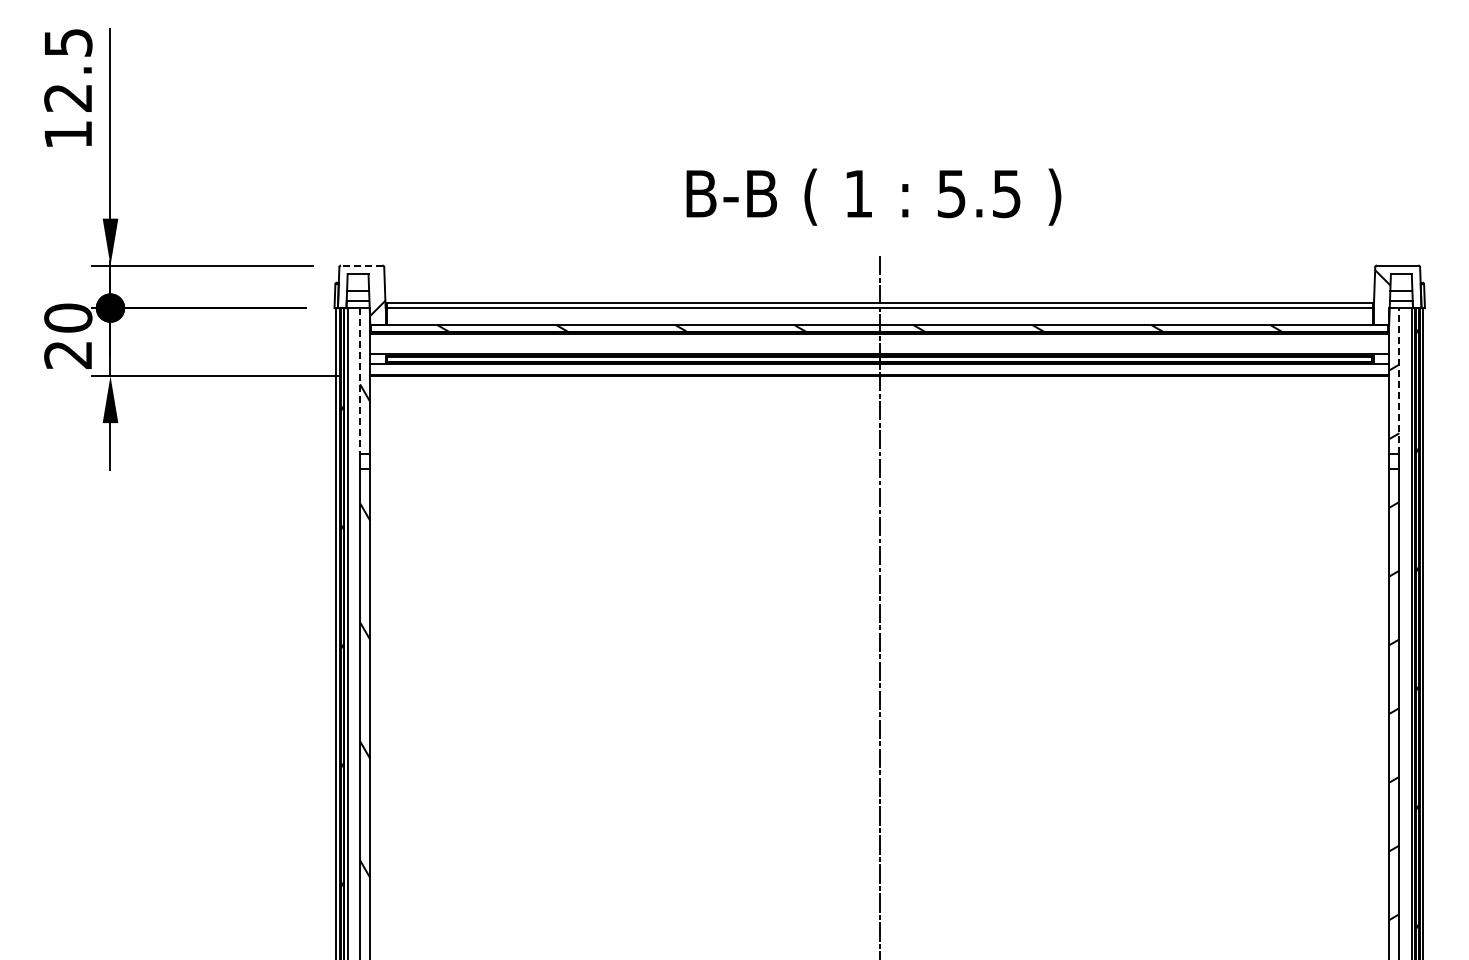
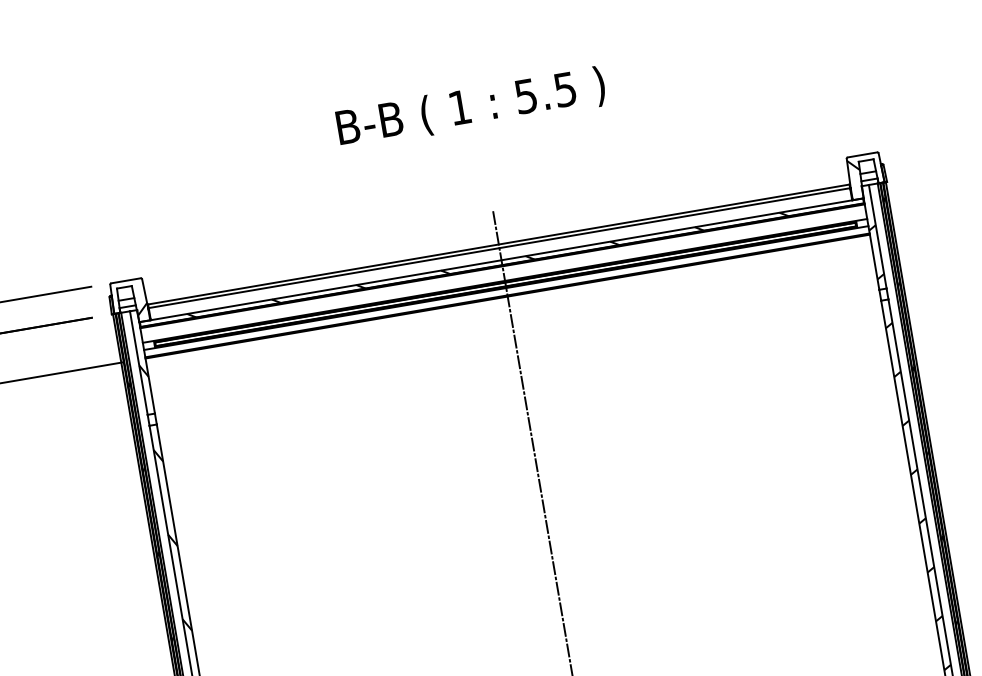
text: (873, 196) -> (470, 107), moved
line: (361, 265) -> (125, 280), dashed -> solid
line: (360, 380) -> (139, 362), dashed -> solid
line: (1399, 380) -> (877, 236), dashed -> solid

